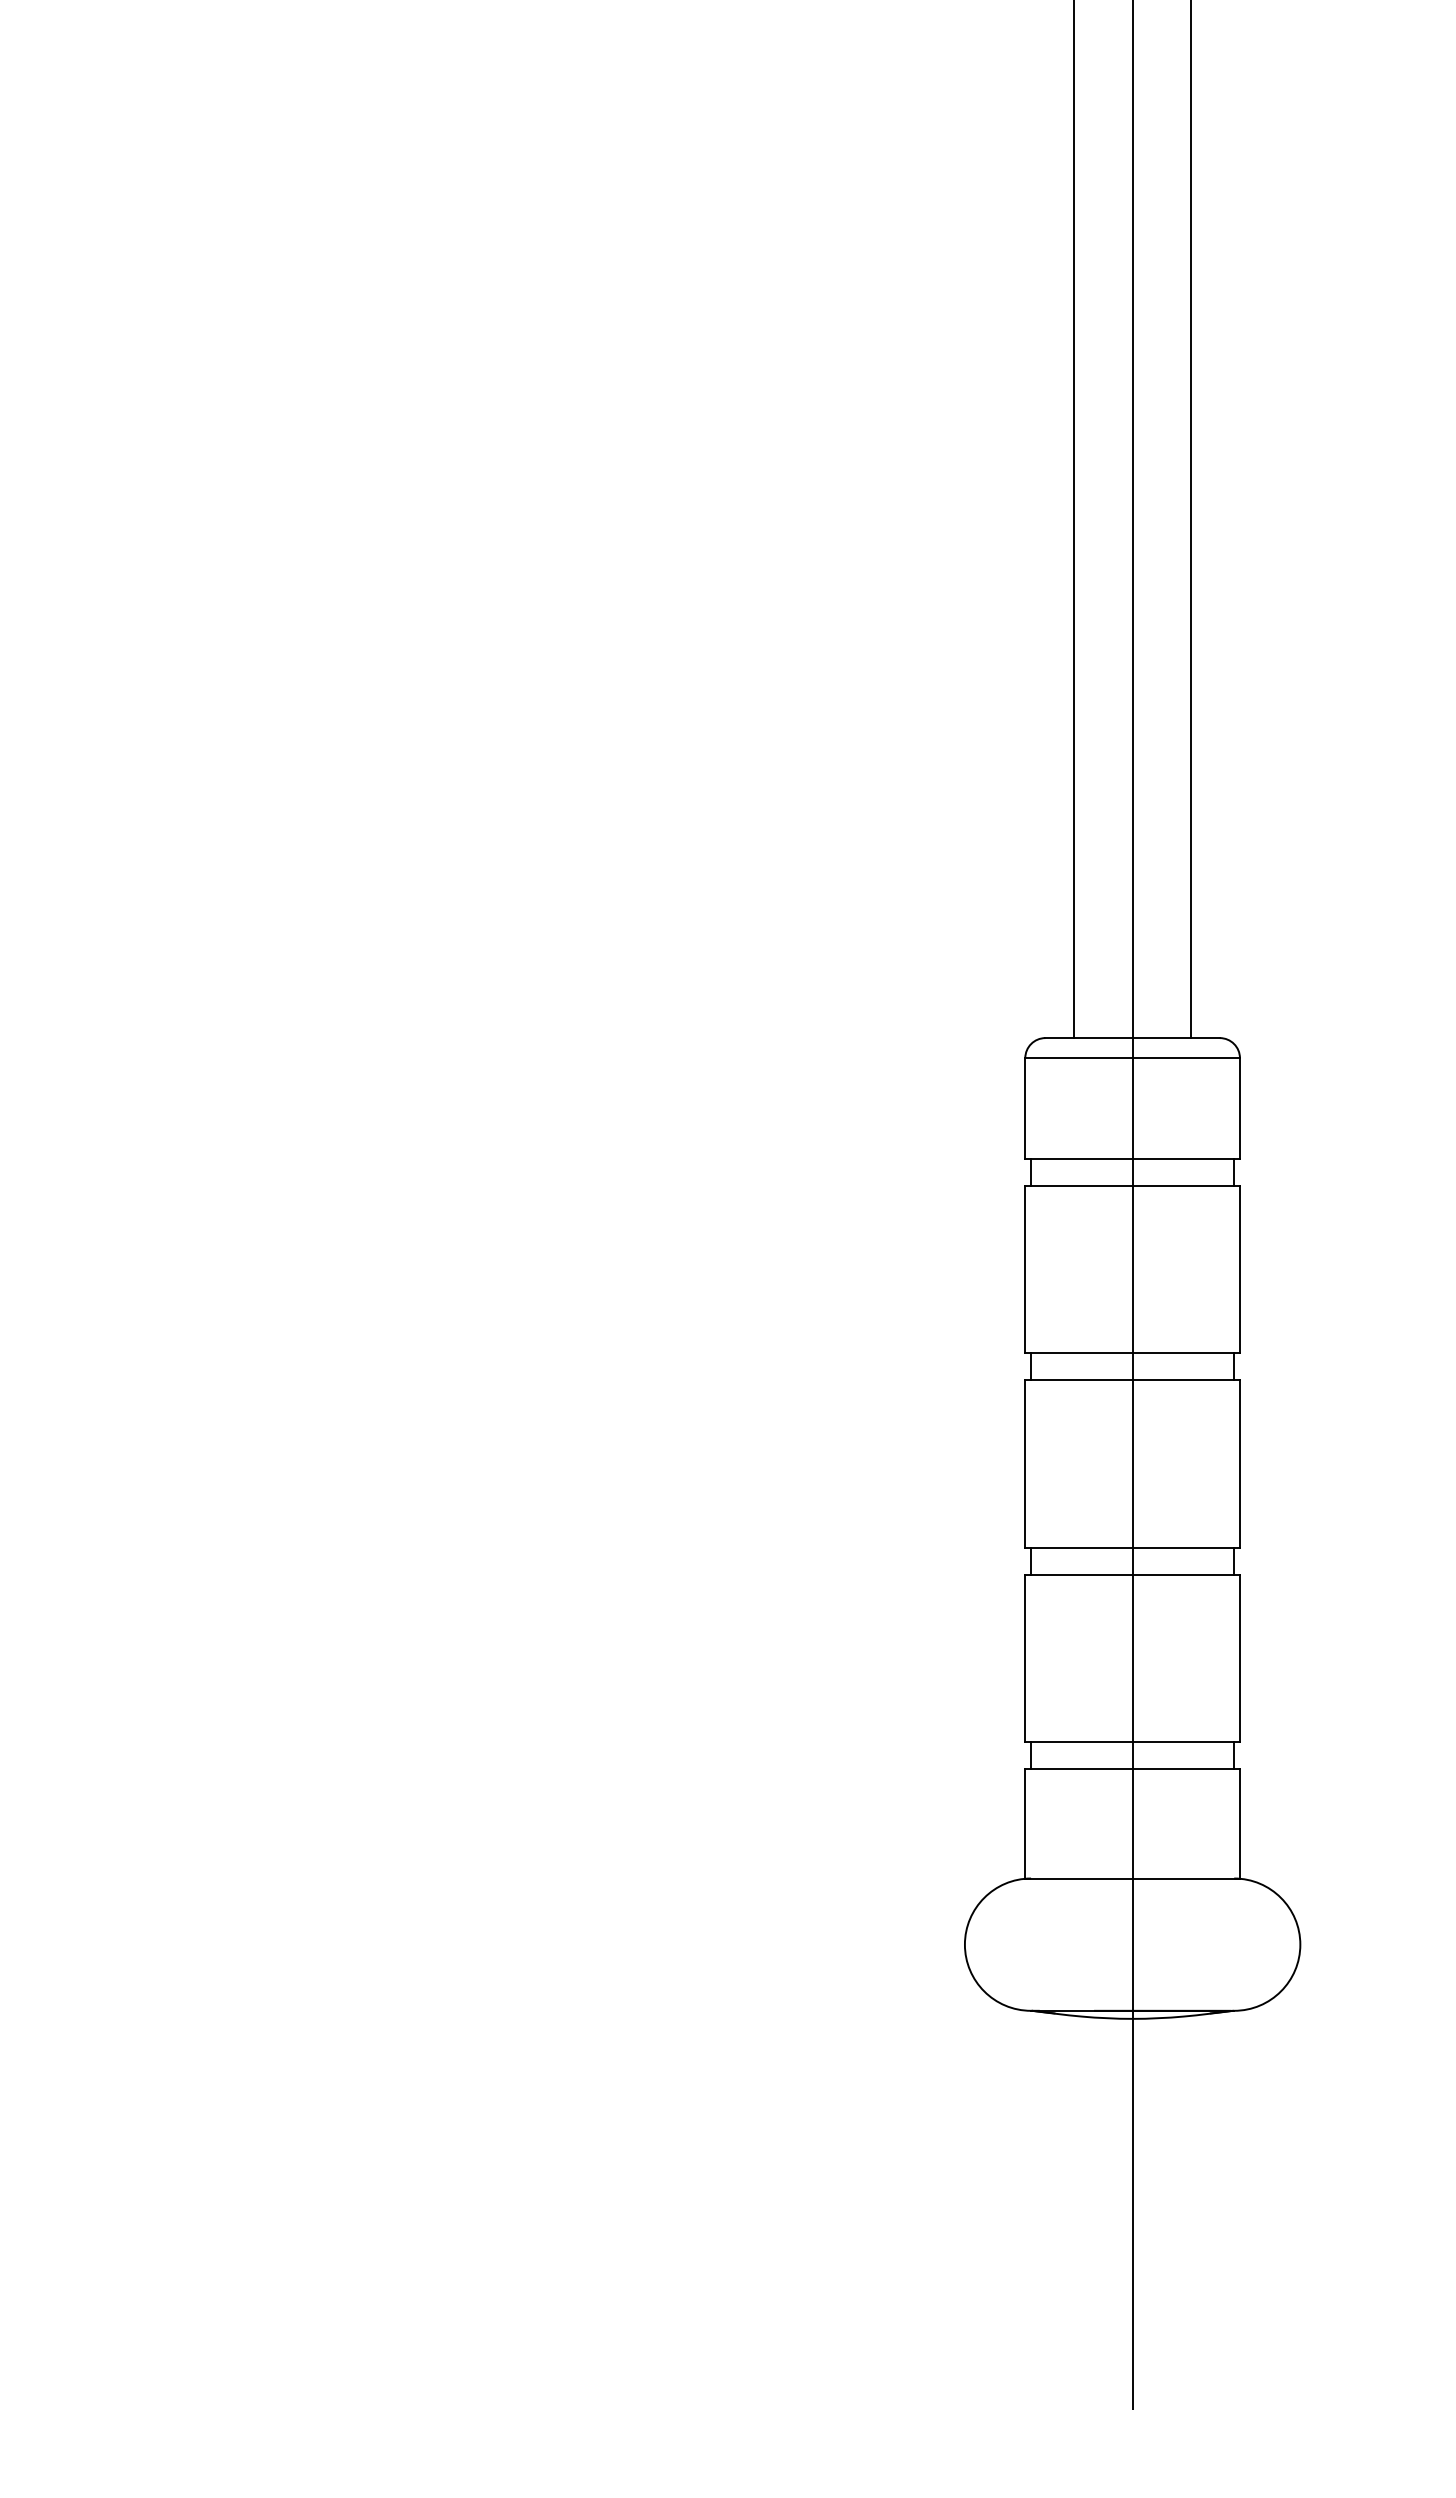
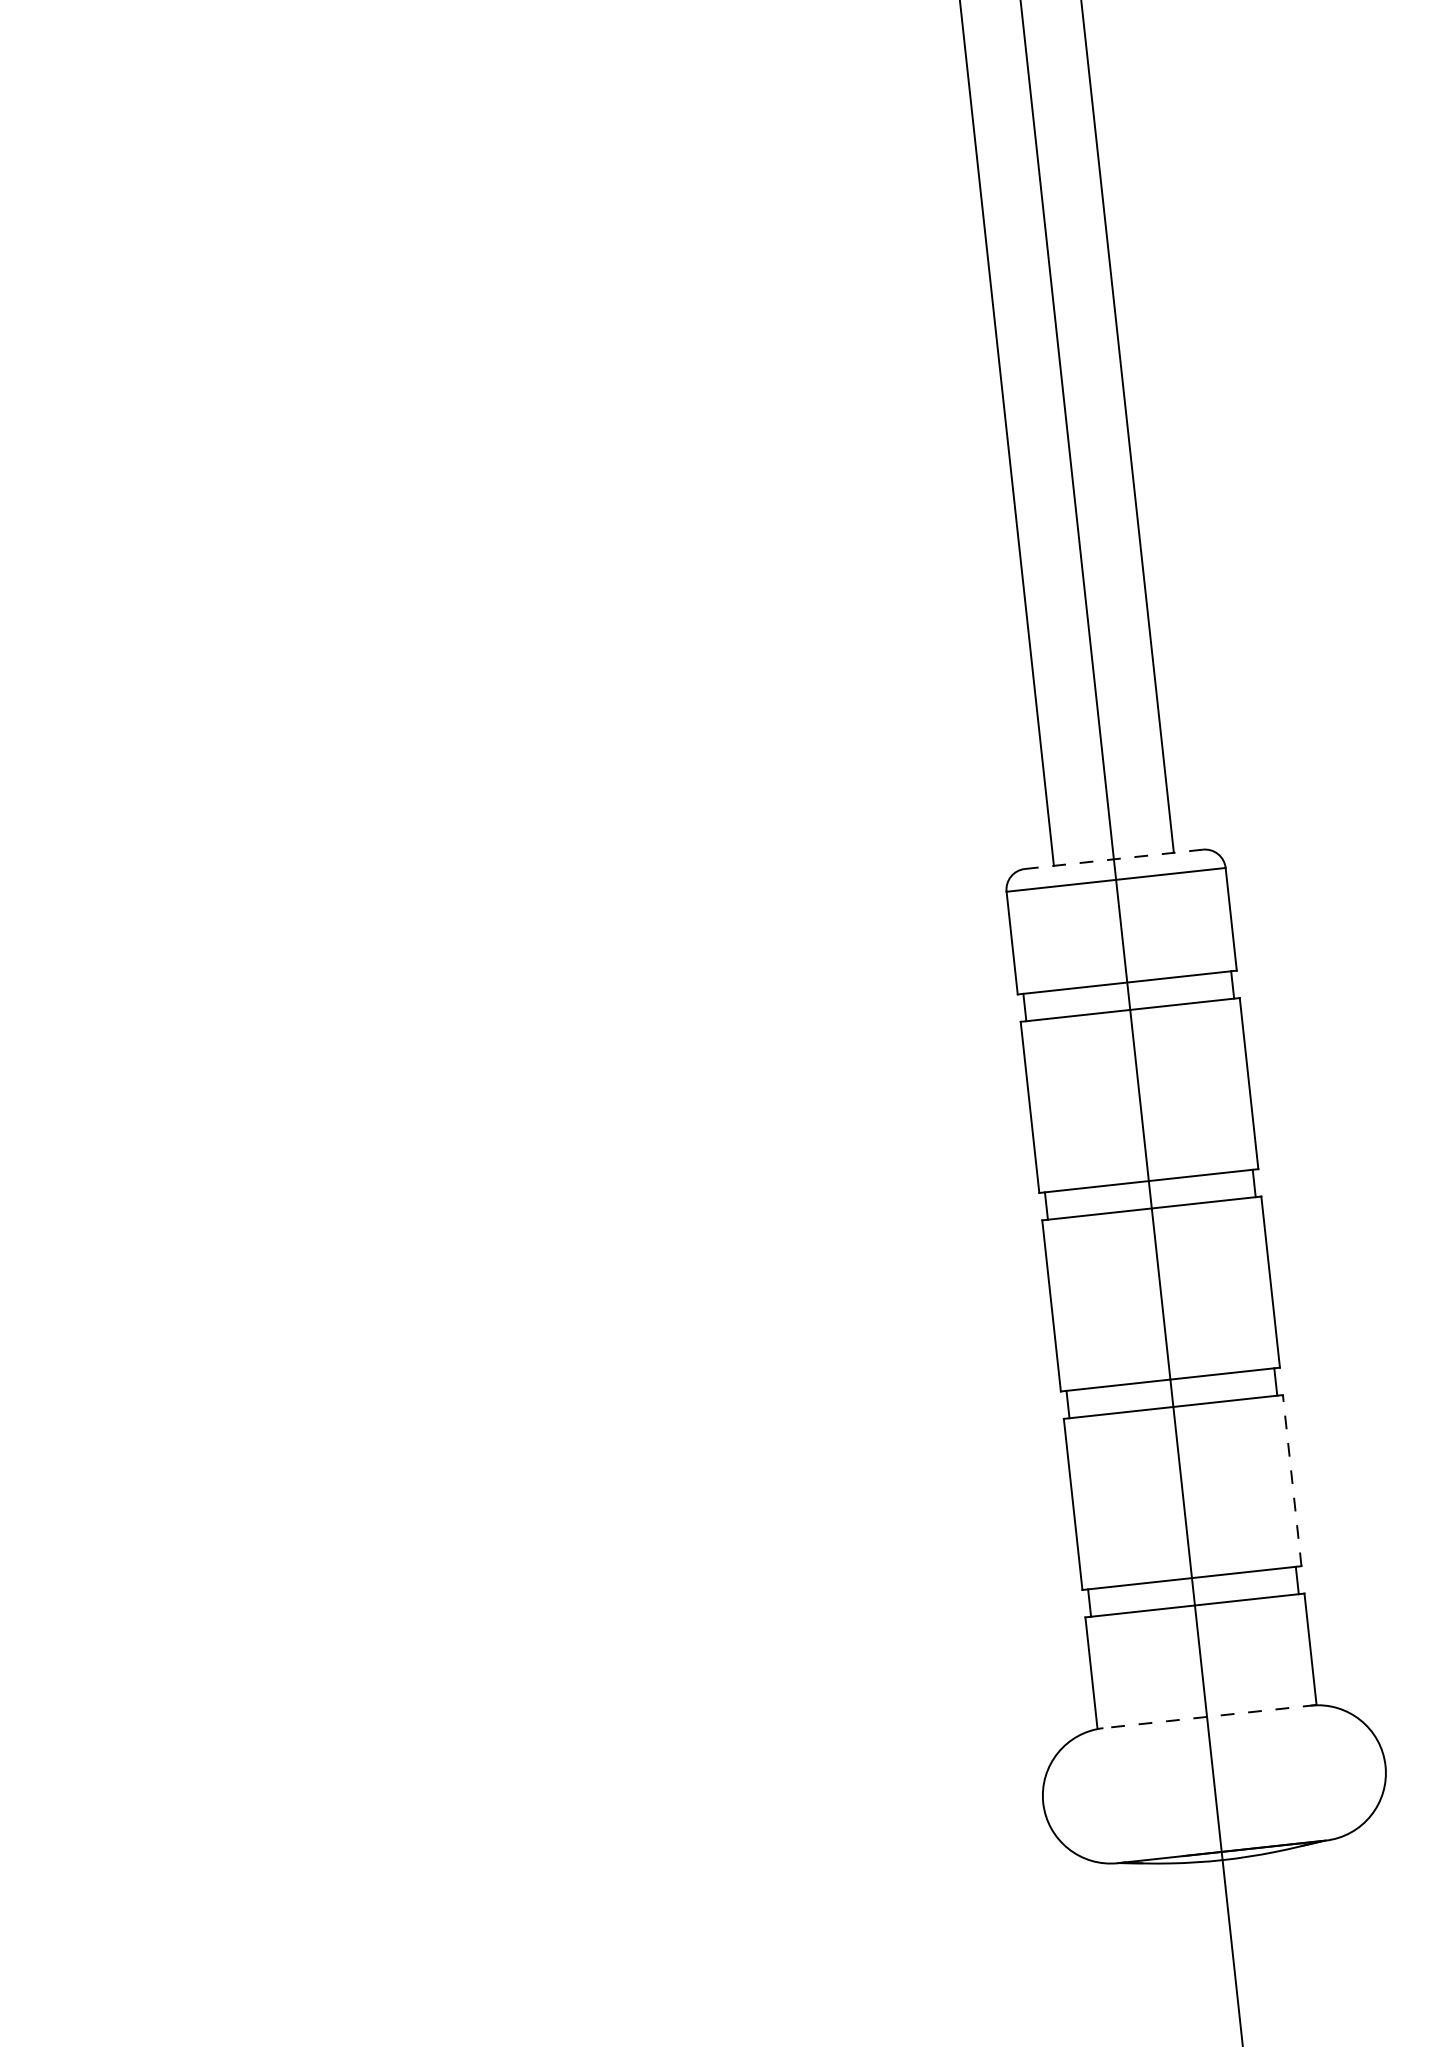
line: (1132, 1038) -> (1113, 859), solid -> dashed
line: (1239, 1658) -> (1291, 1480), solid -> dashed
line: (1132, 1878) -> (1206, 1716), solid -> dashed

